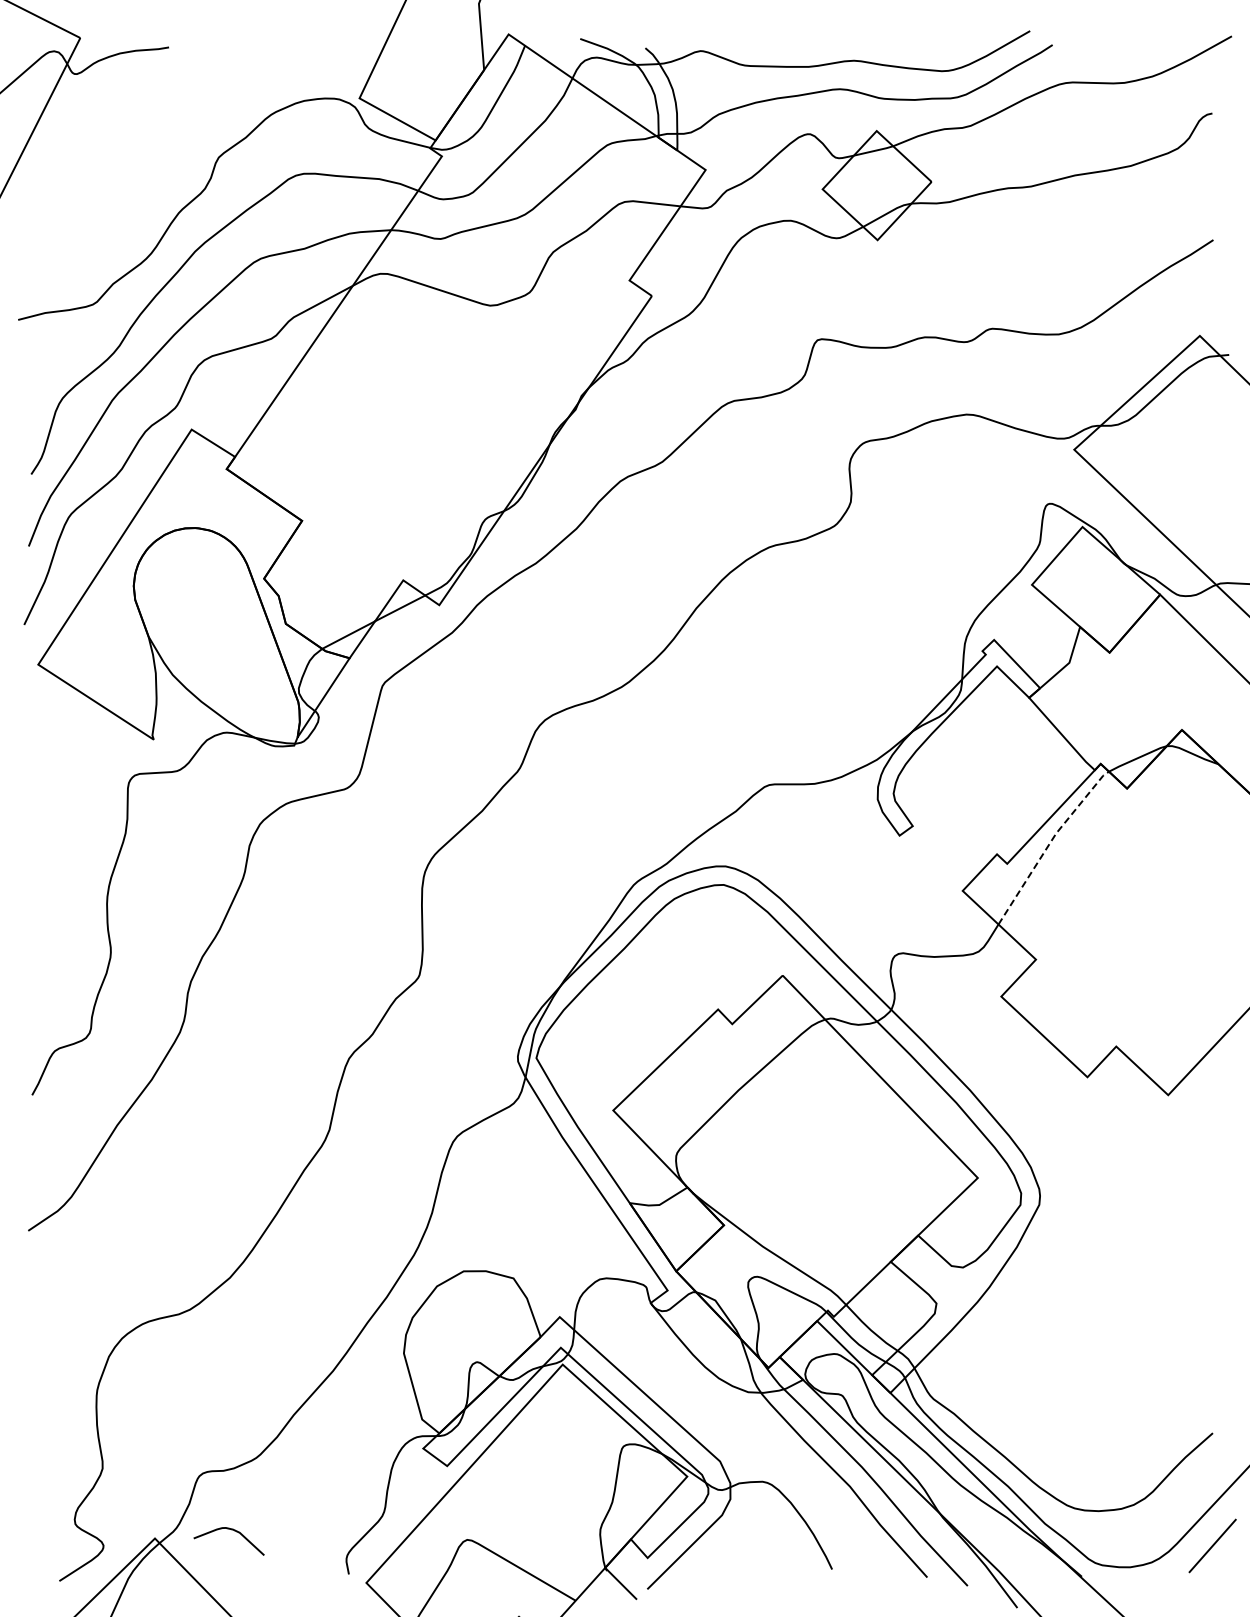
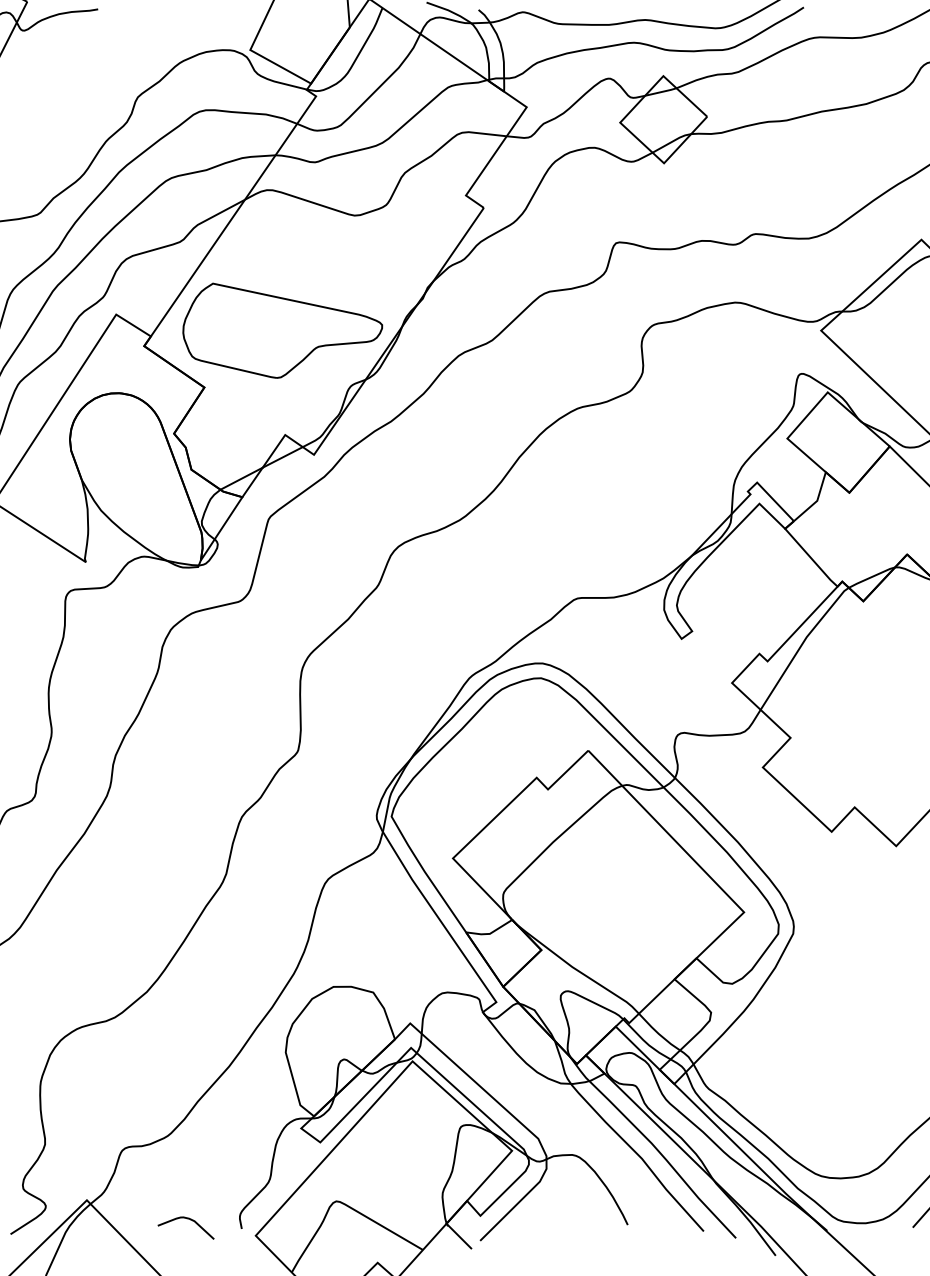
part: (399, 449) -> (282, 330), added
line: (1050, 842) -> (802, 644), dashed -> solid
curve: (231, 1530) -> (187, 1219), moved

